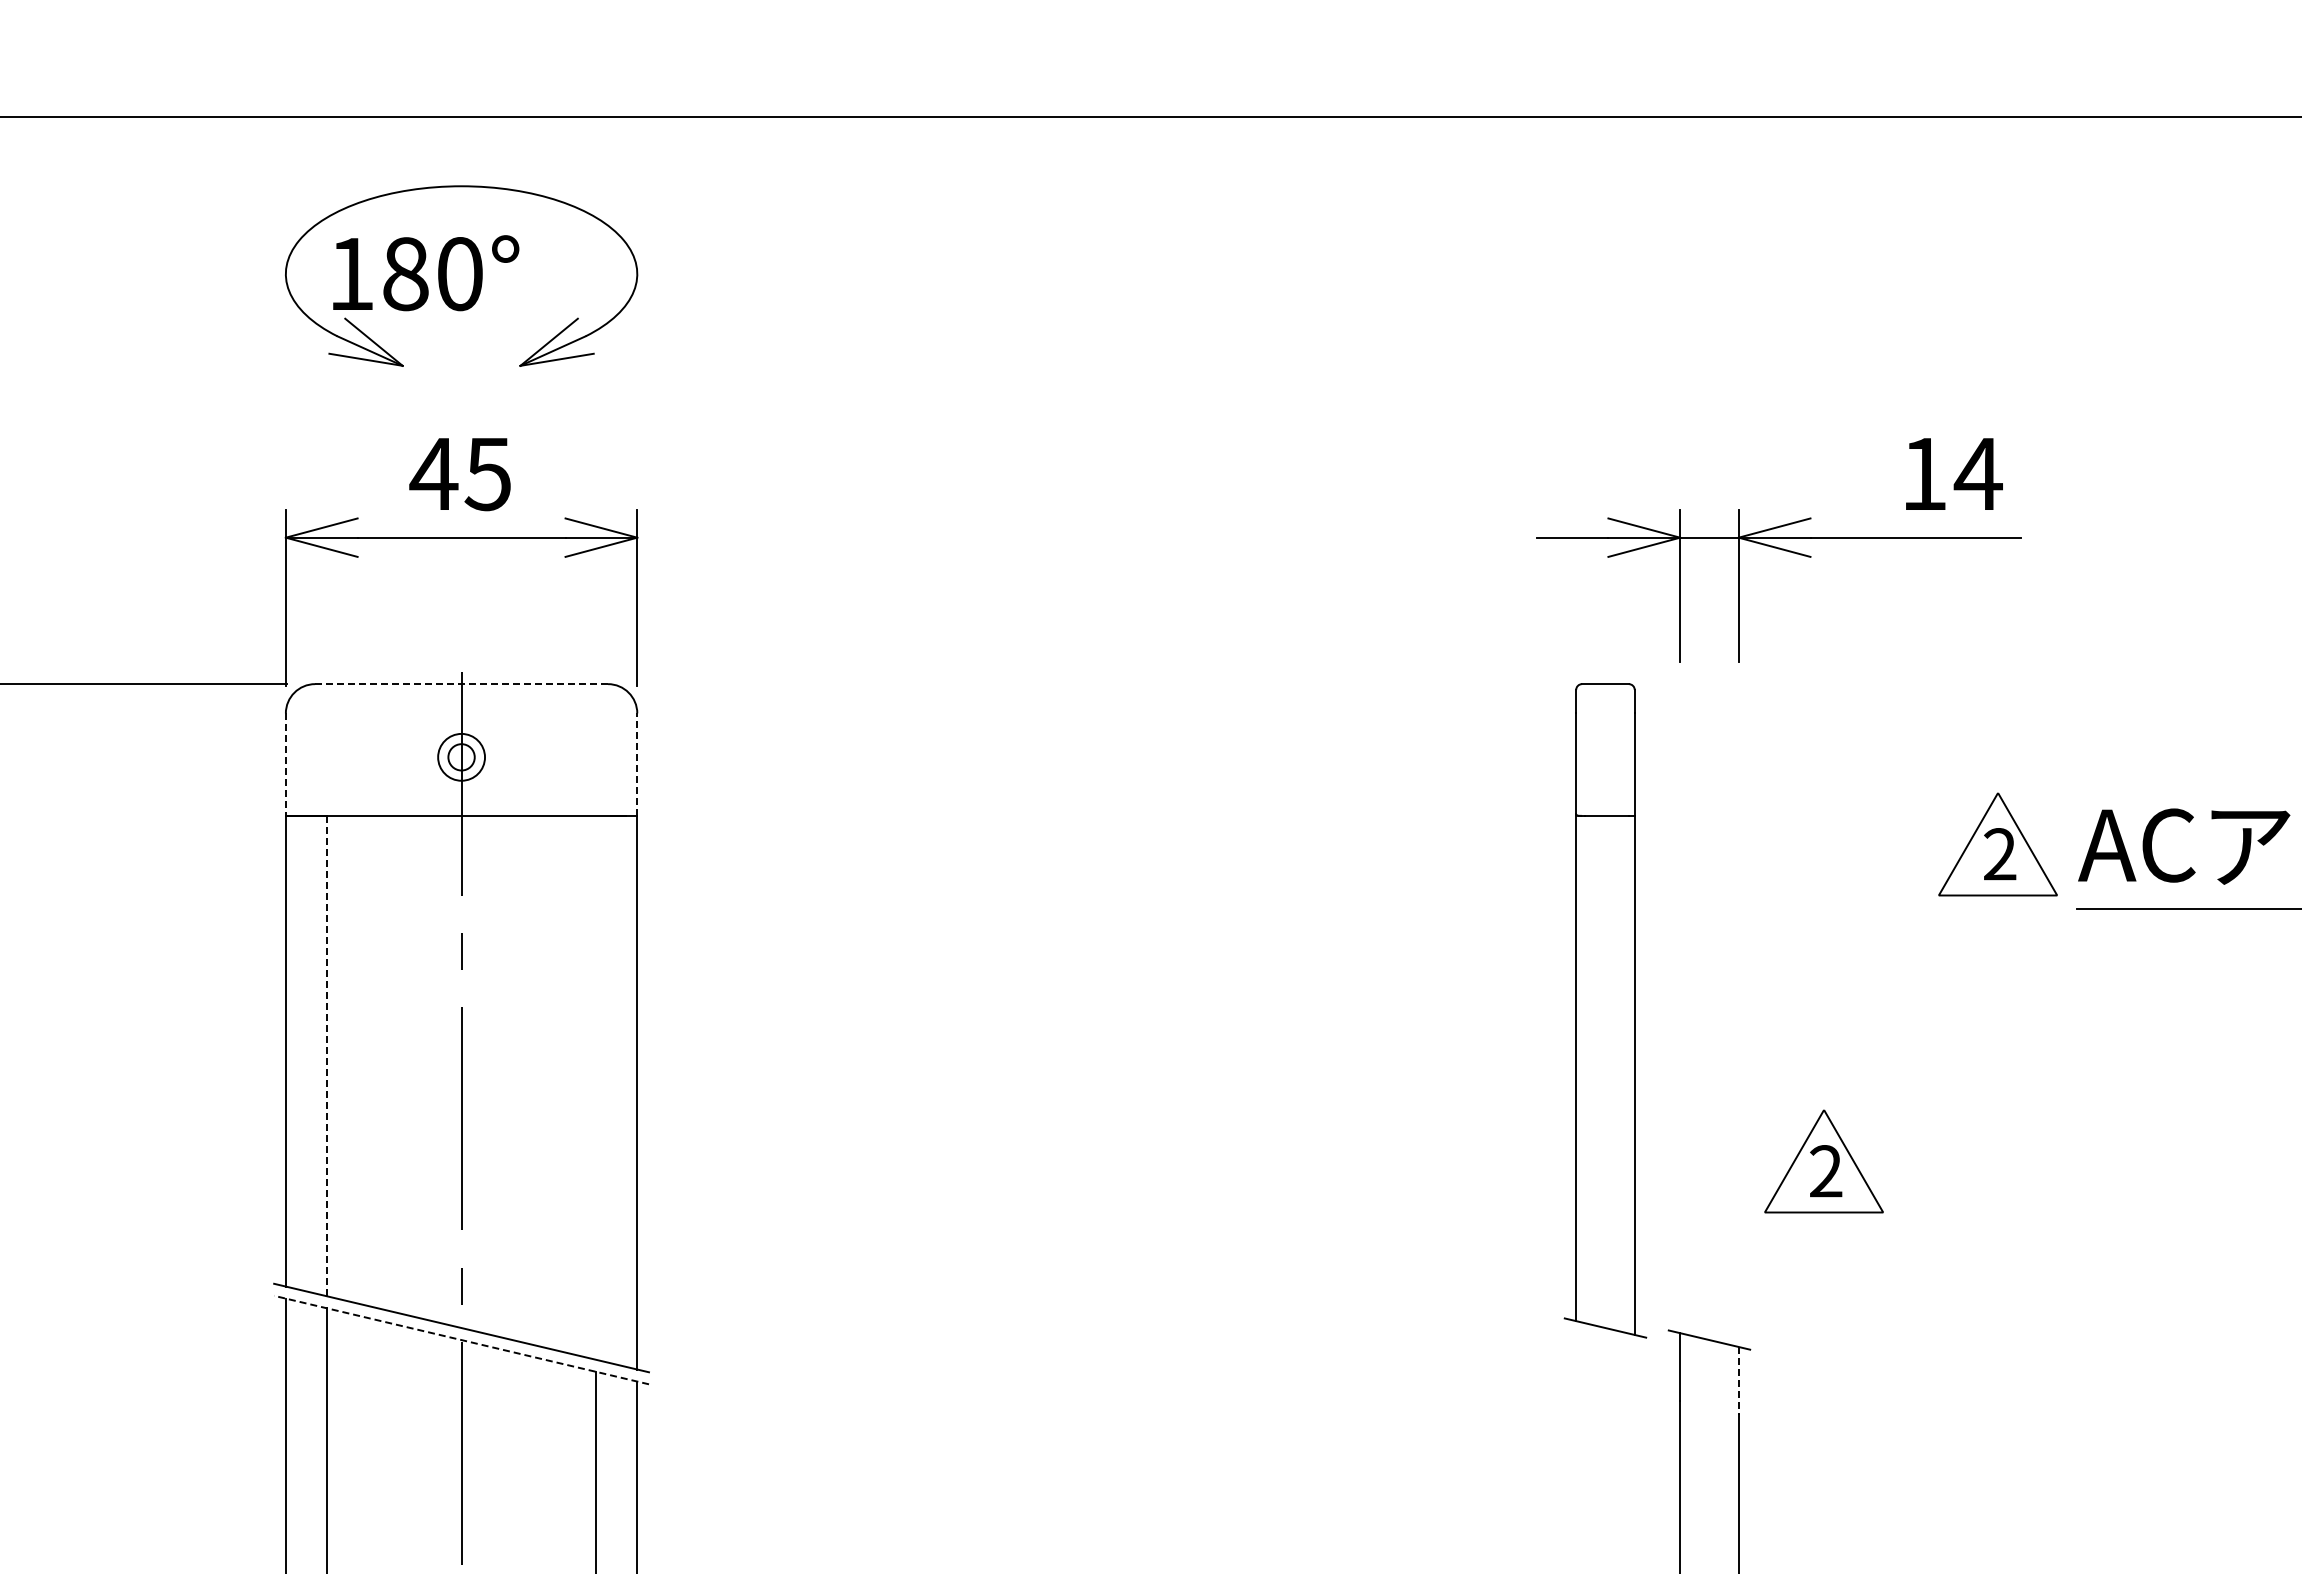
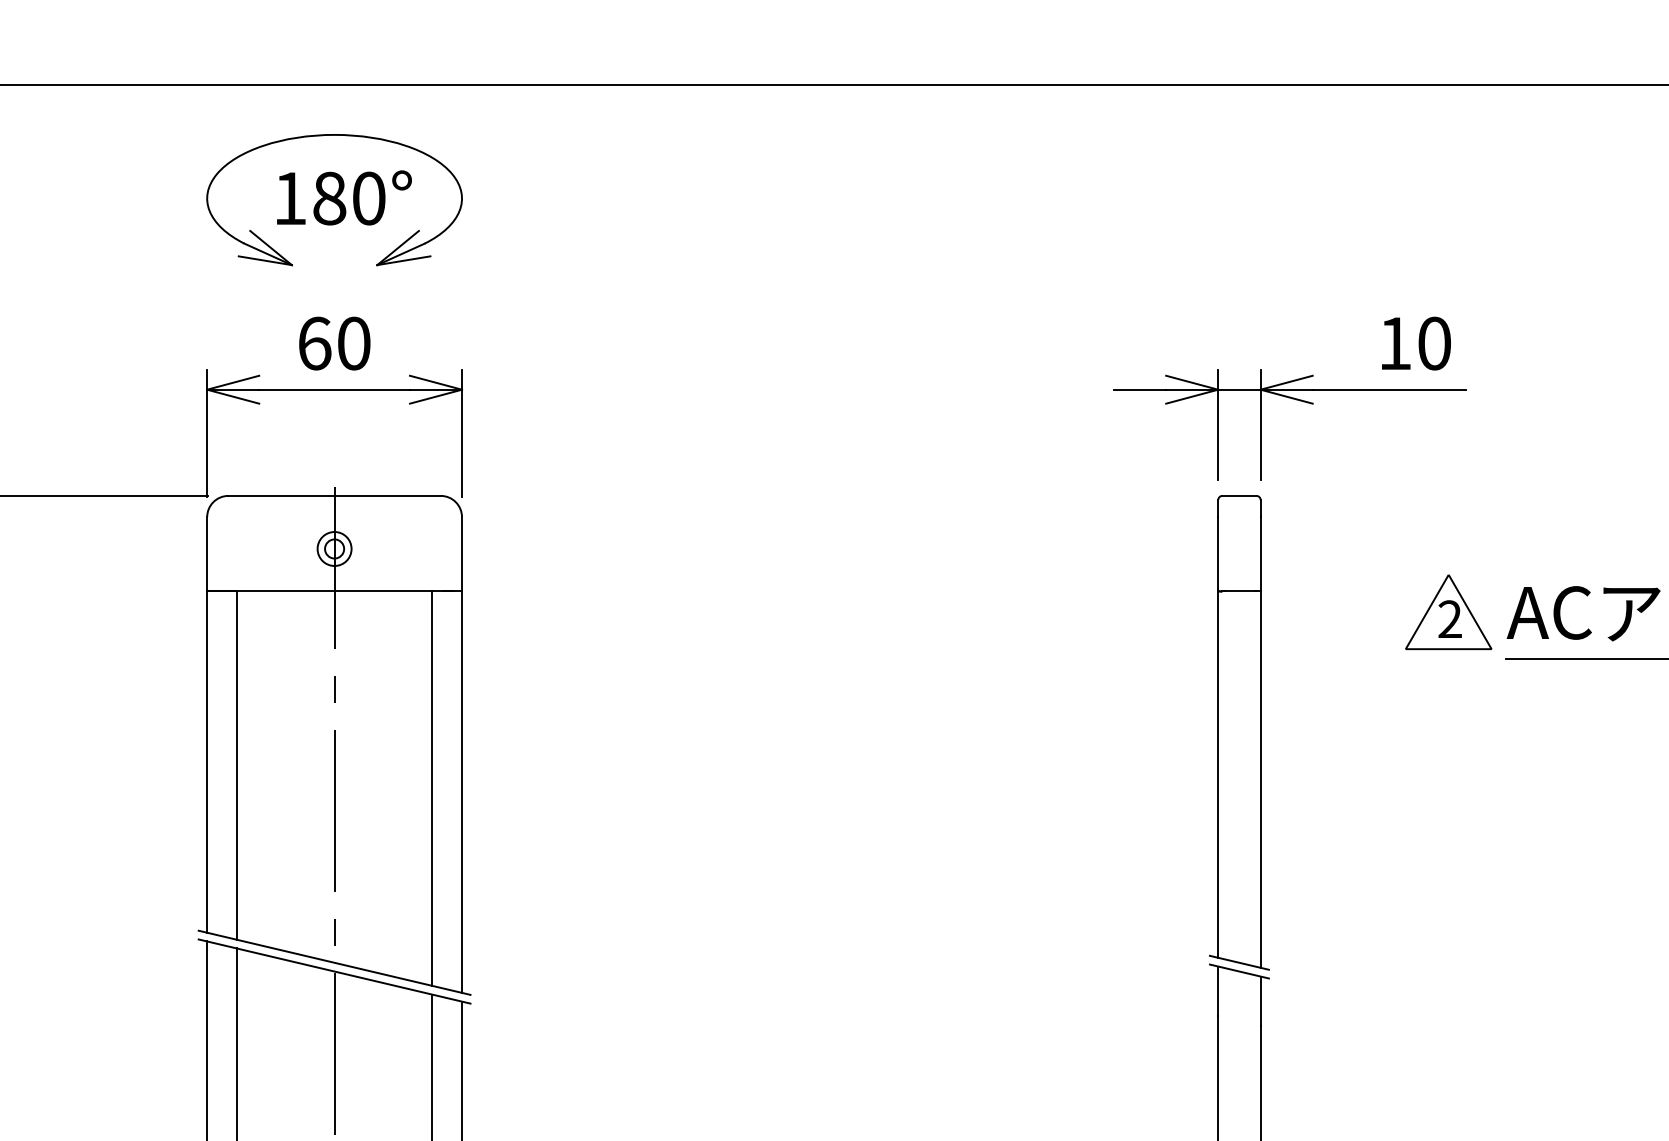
text: (426, 273) -> (344, 198), moved
text: (460, 474) -> (333, 343), 45 -> 60
text: (1977, 474) -> (1433, 343), 14 -> 10
line: (462, 684) -> (335, 496), dashed -> solid
line: (637, 764) -> (462, 554), dashed -> solid
line: (285, 765) -> (206, 554), dashed -> solid
part: (1605, 1010) -> (1239, 732), moved
line: (326, 1055) -> (236, 765), dashed -> solid
line: (596, 1087) -> (432, 788), added
part: (1823, 1161) -> (1322, 842), removed
line: (461, 1340) -> (334, 971), dashed -> solid
line: (1738, 1380) -> (1260, 1000), dashed -> solid

